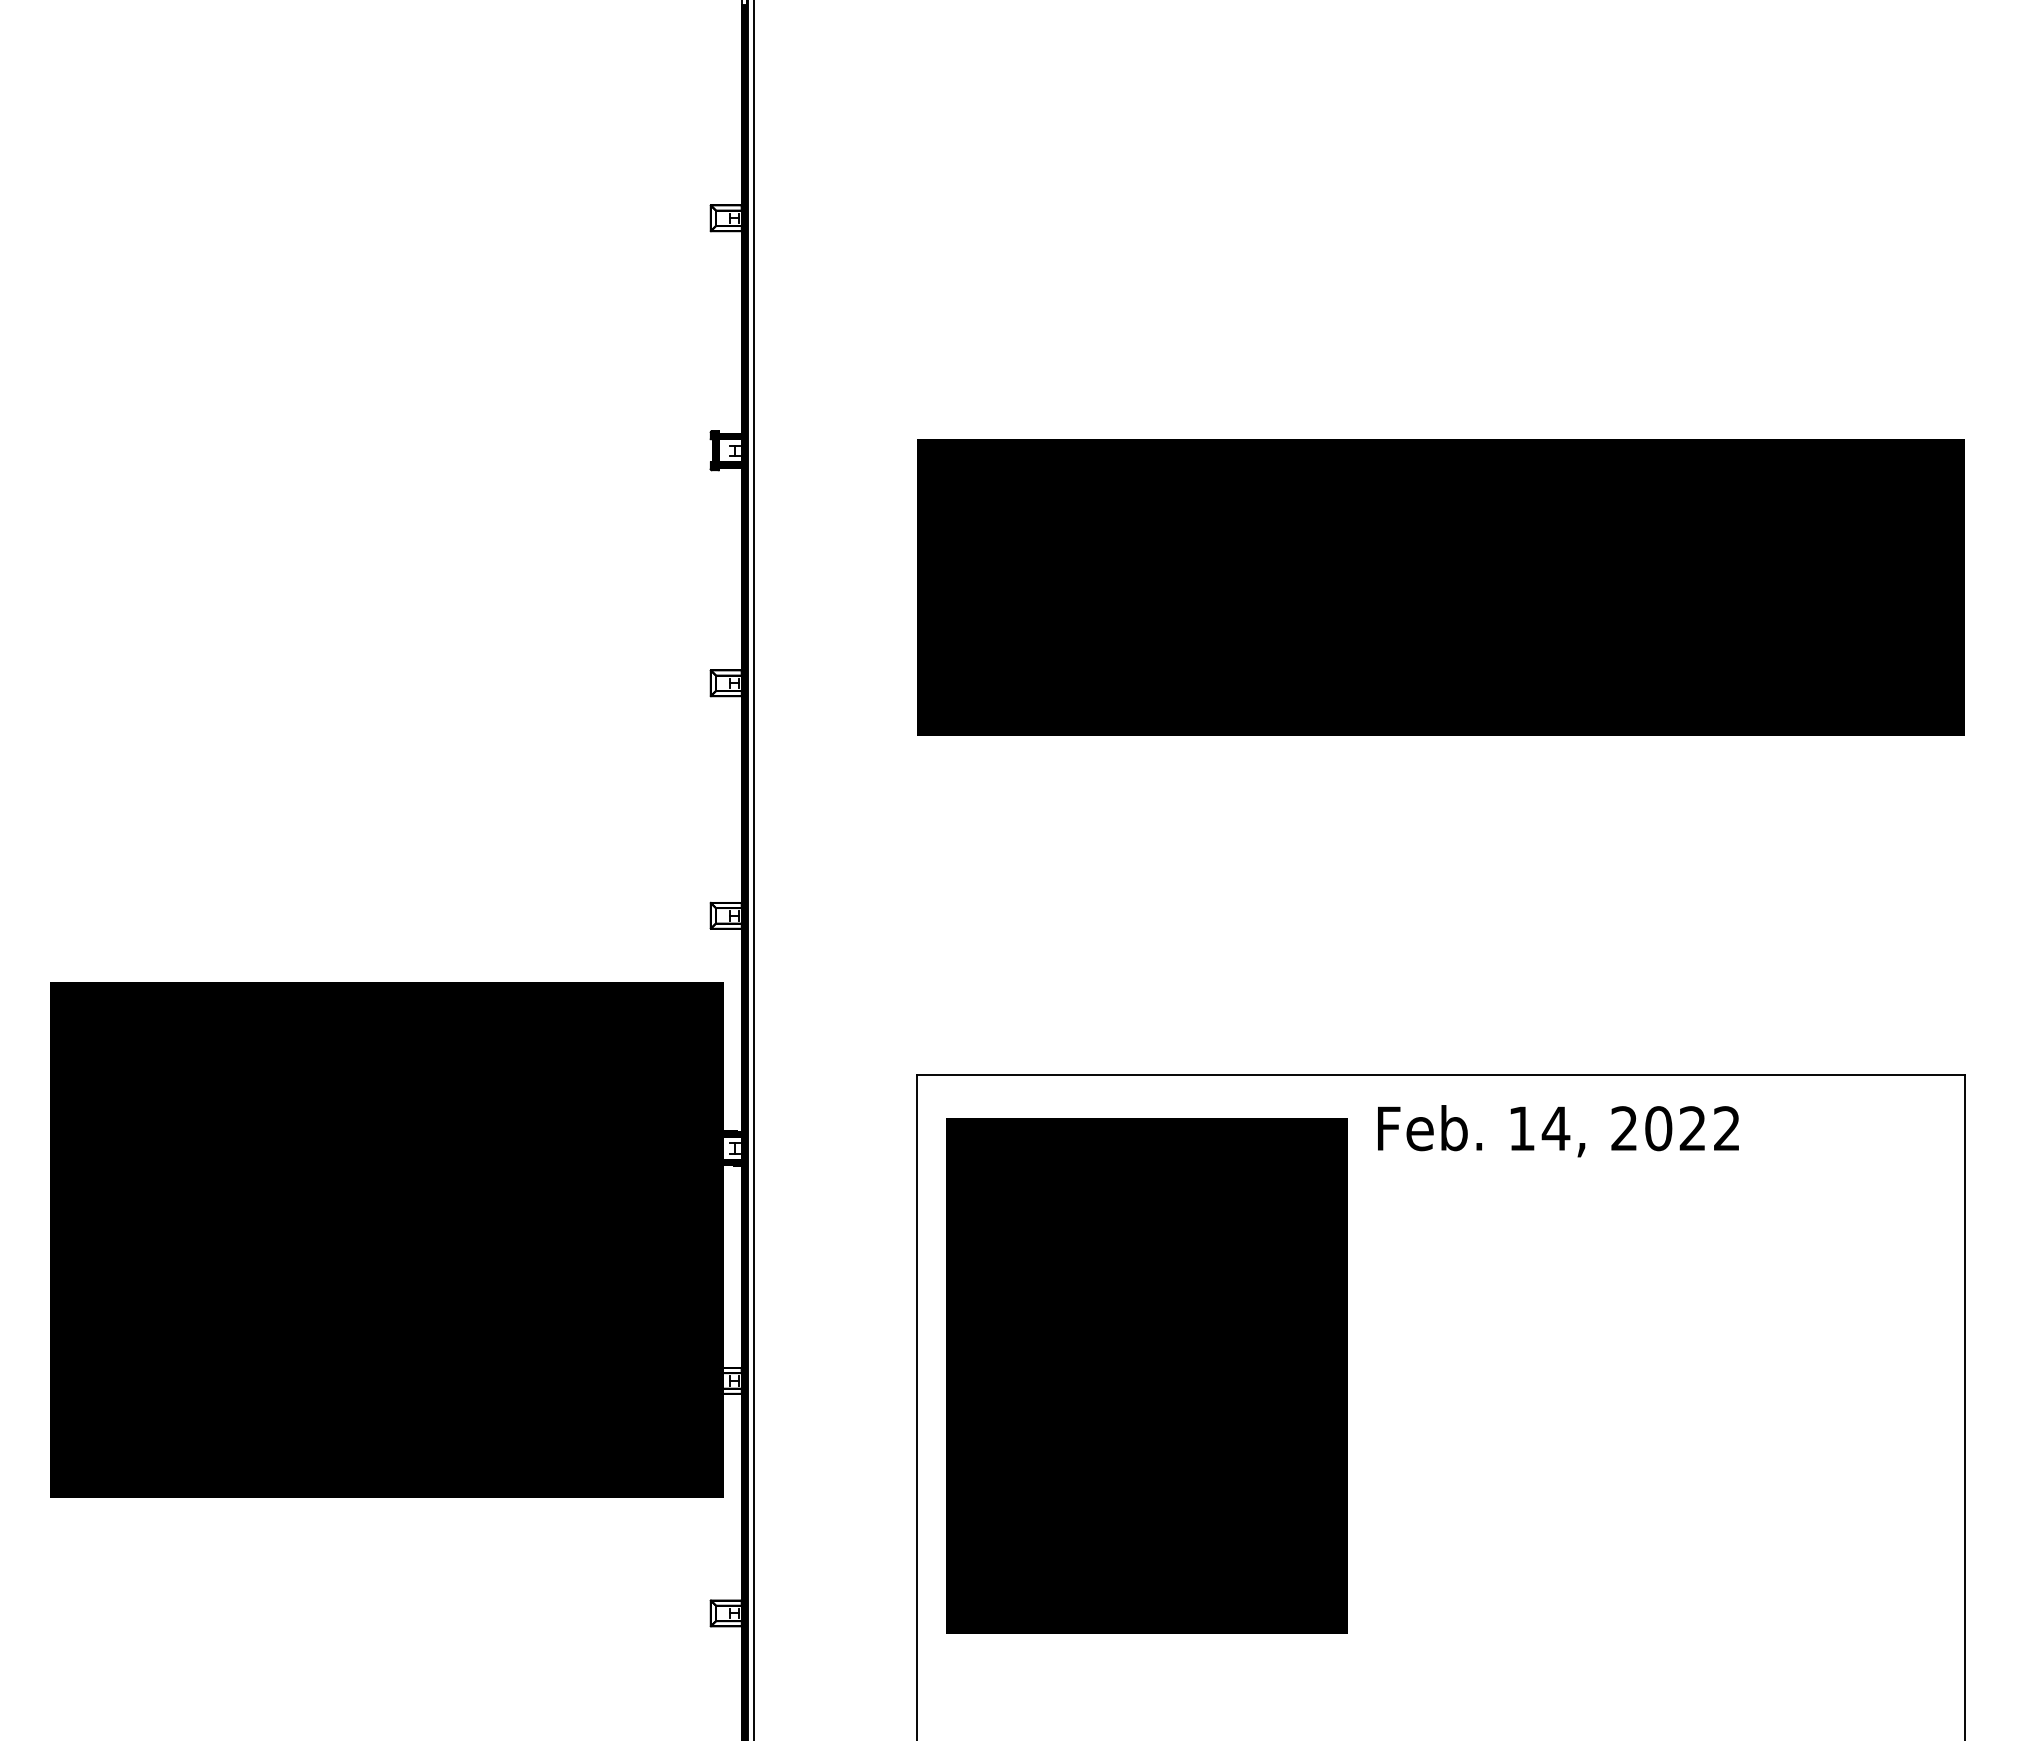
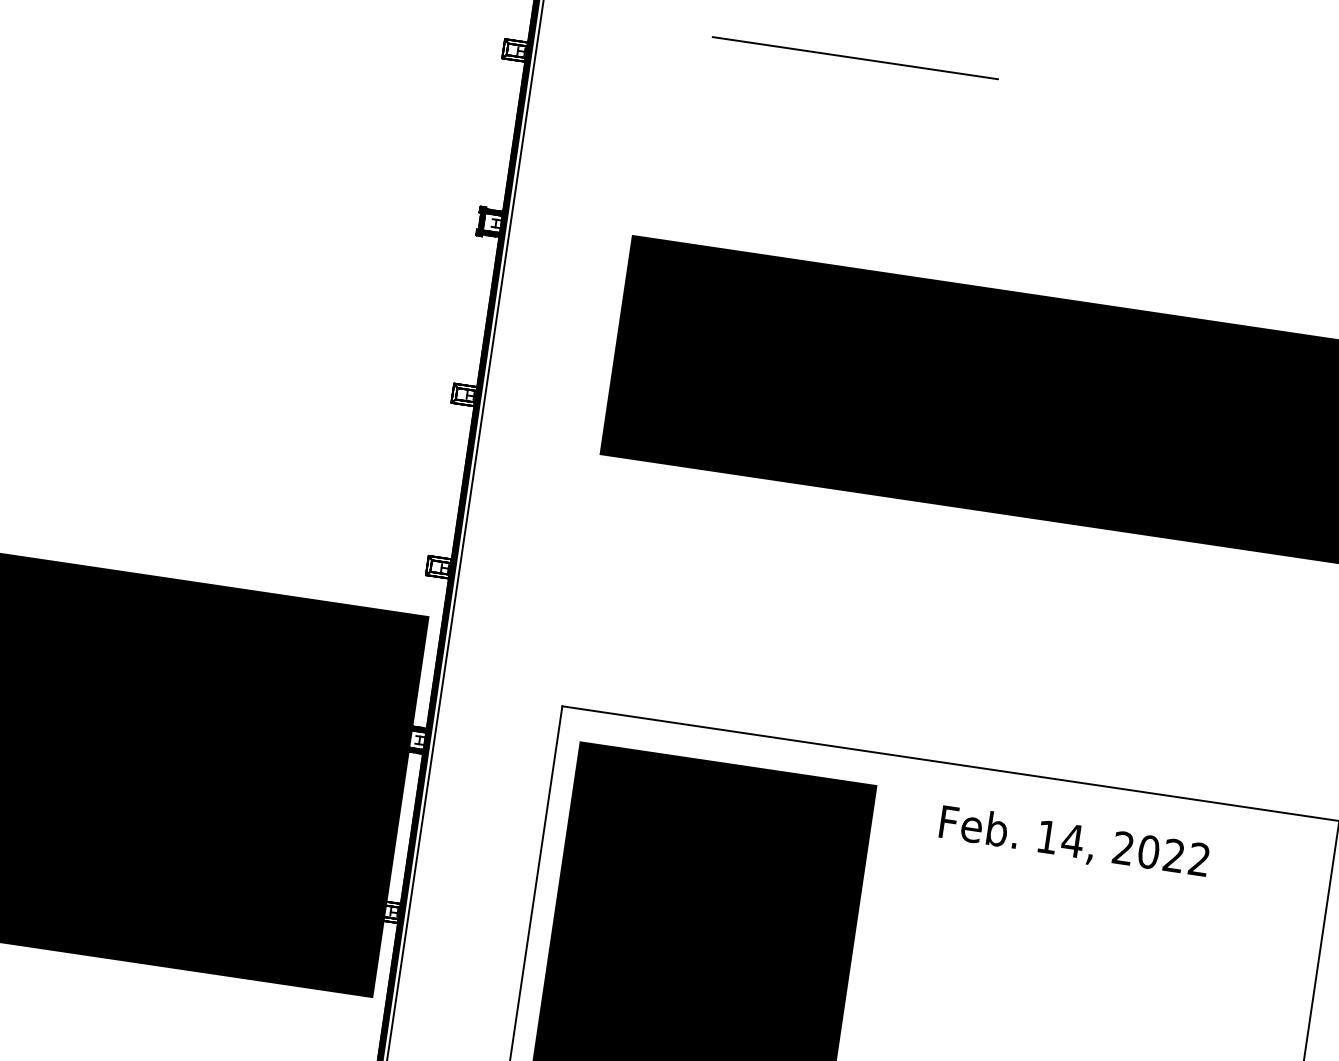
line: (1176, 162) -> (854, 58), added
text: (1558, 1131) -> (1074, 843), moved

